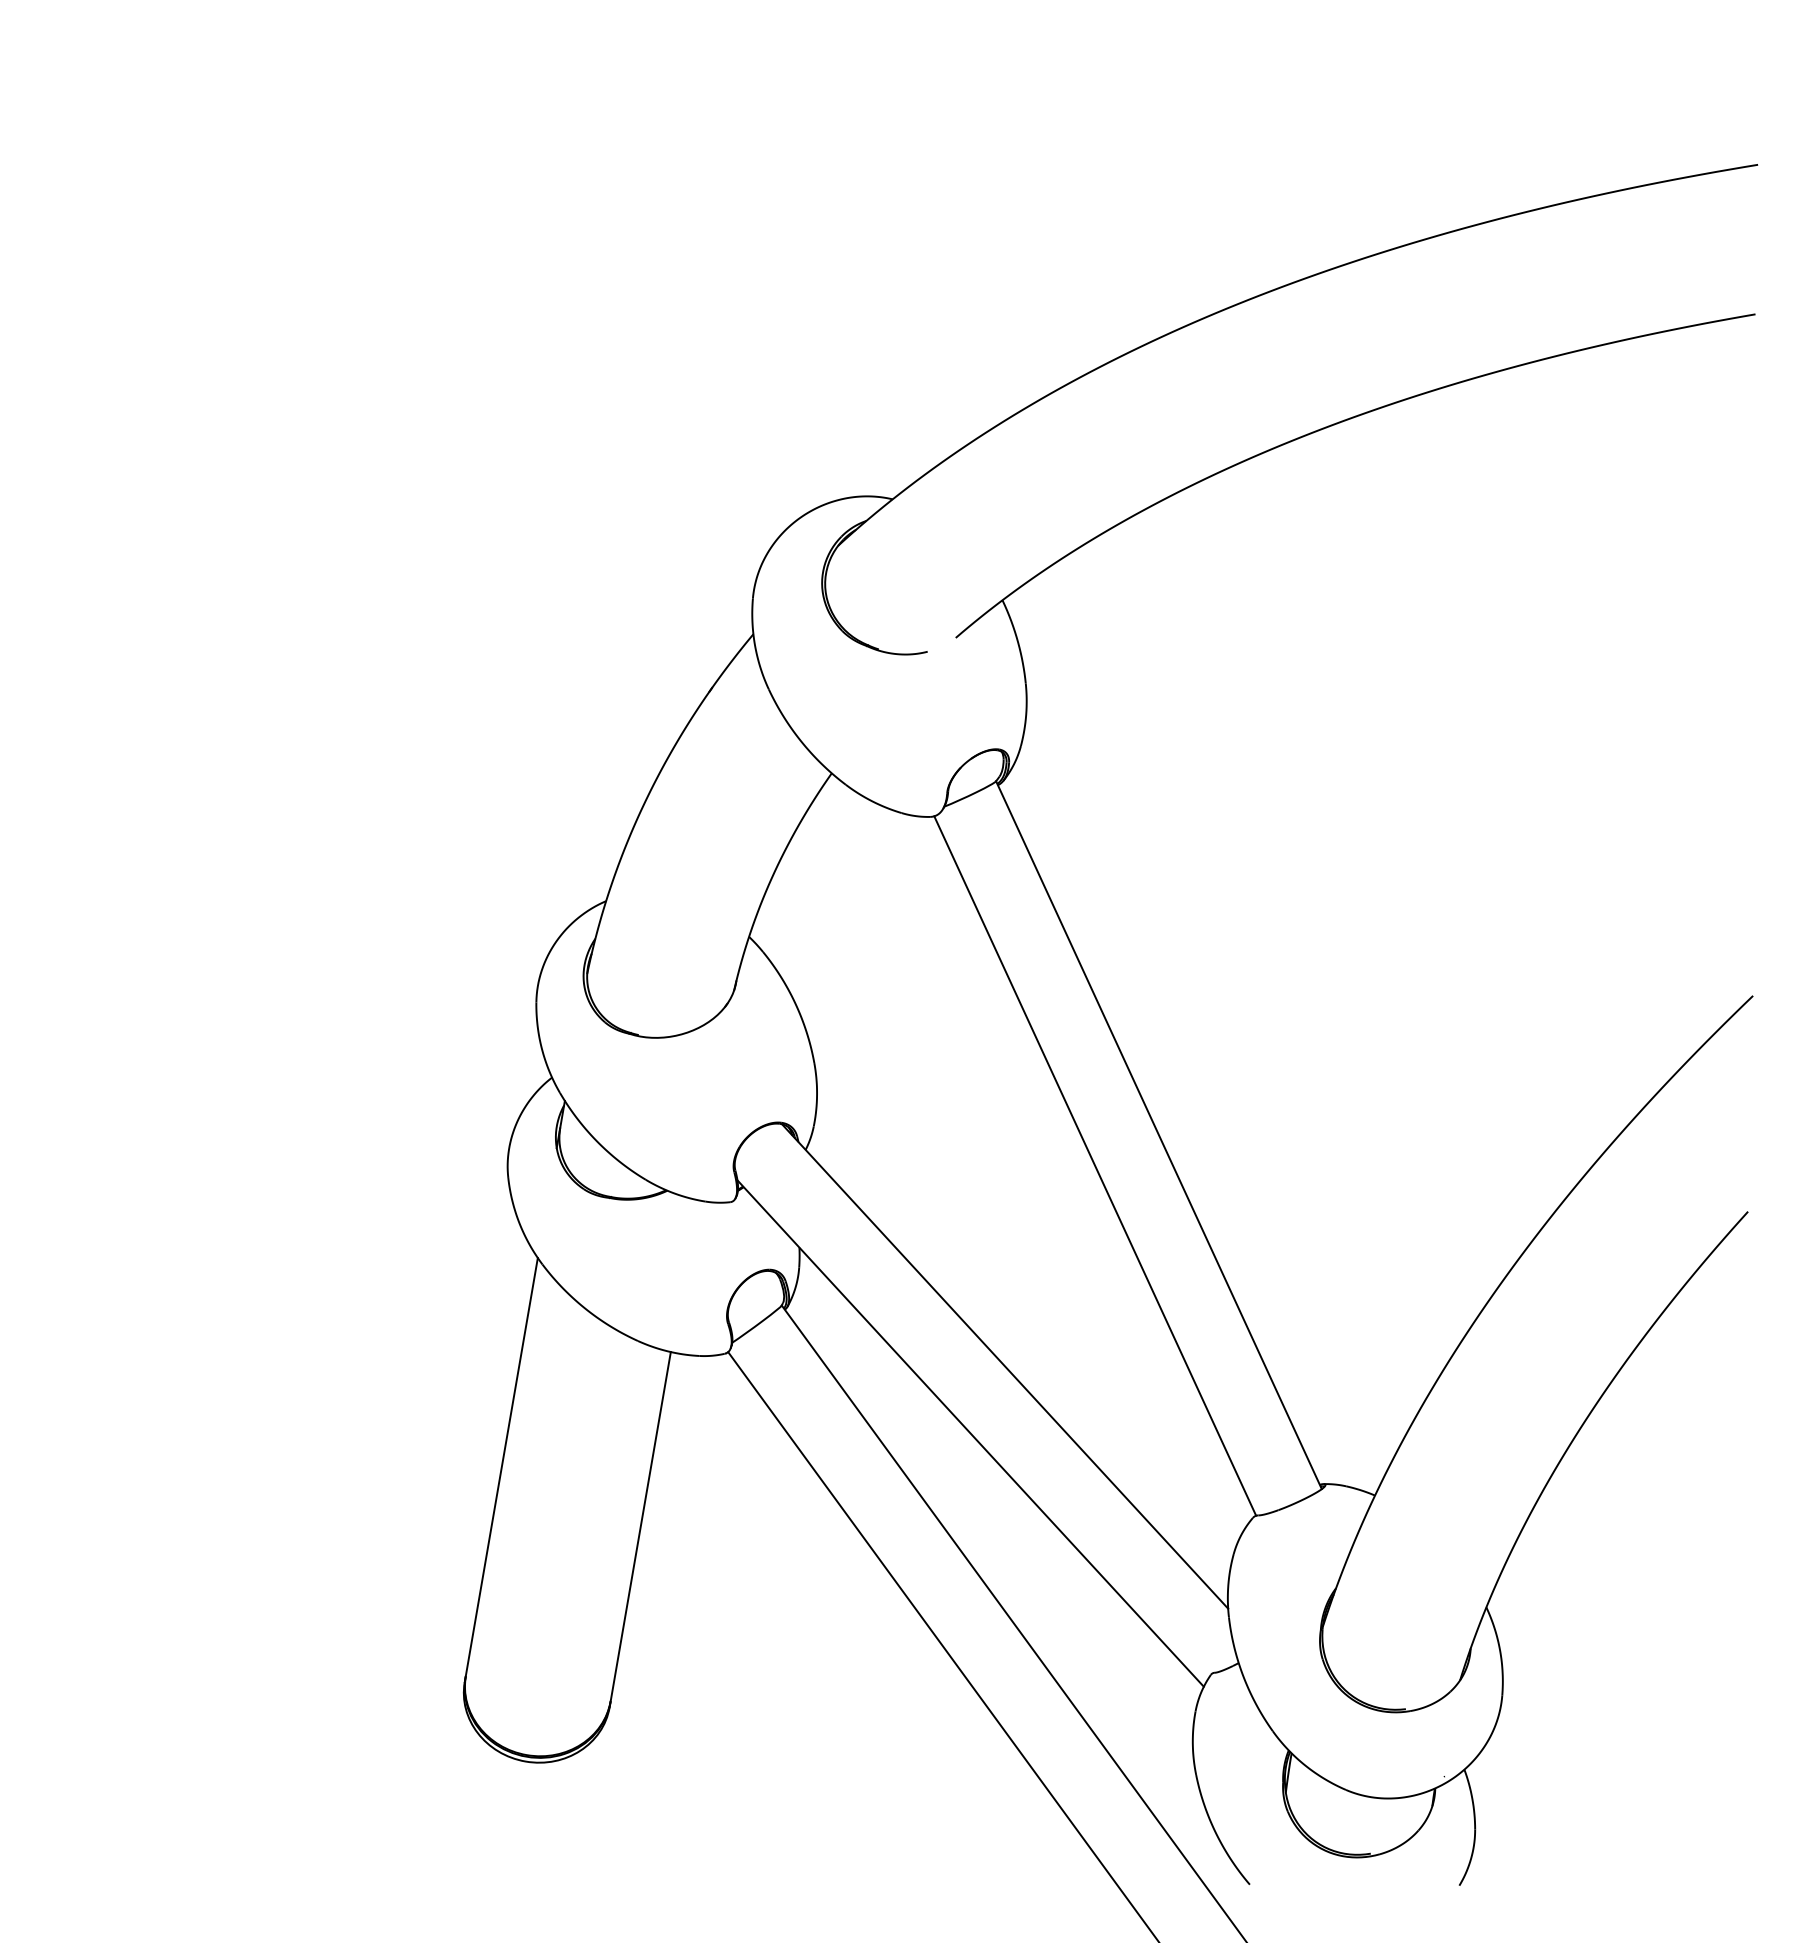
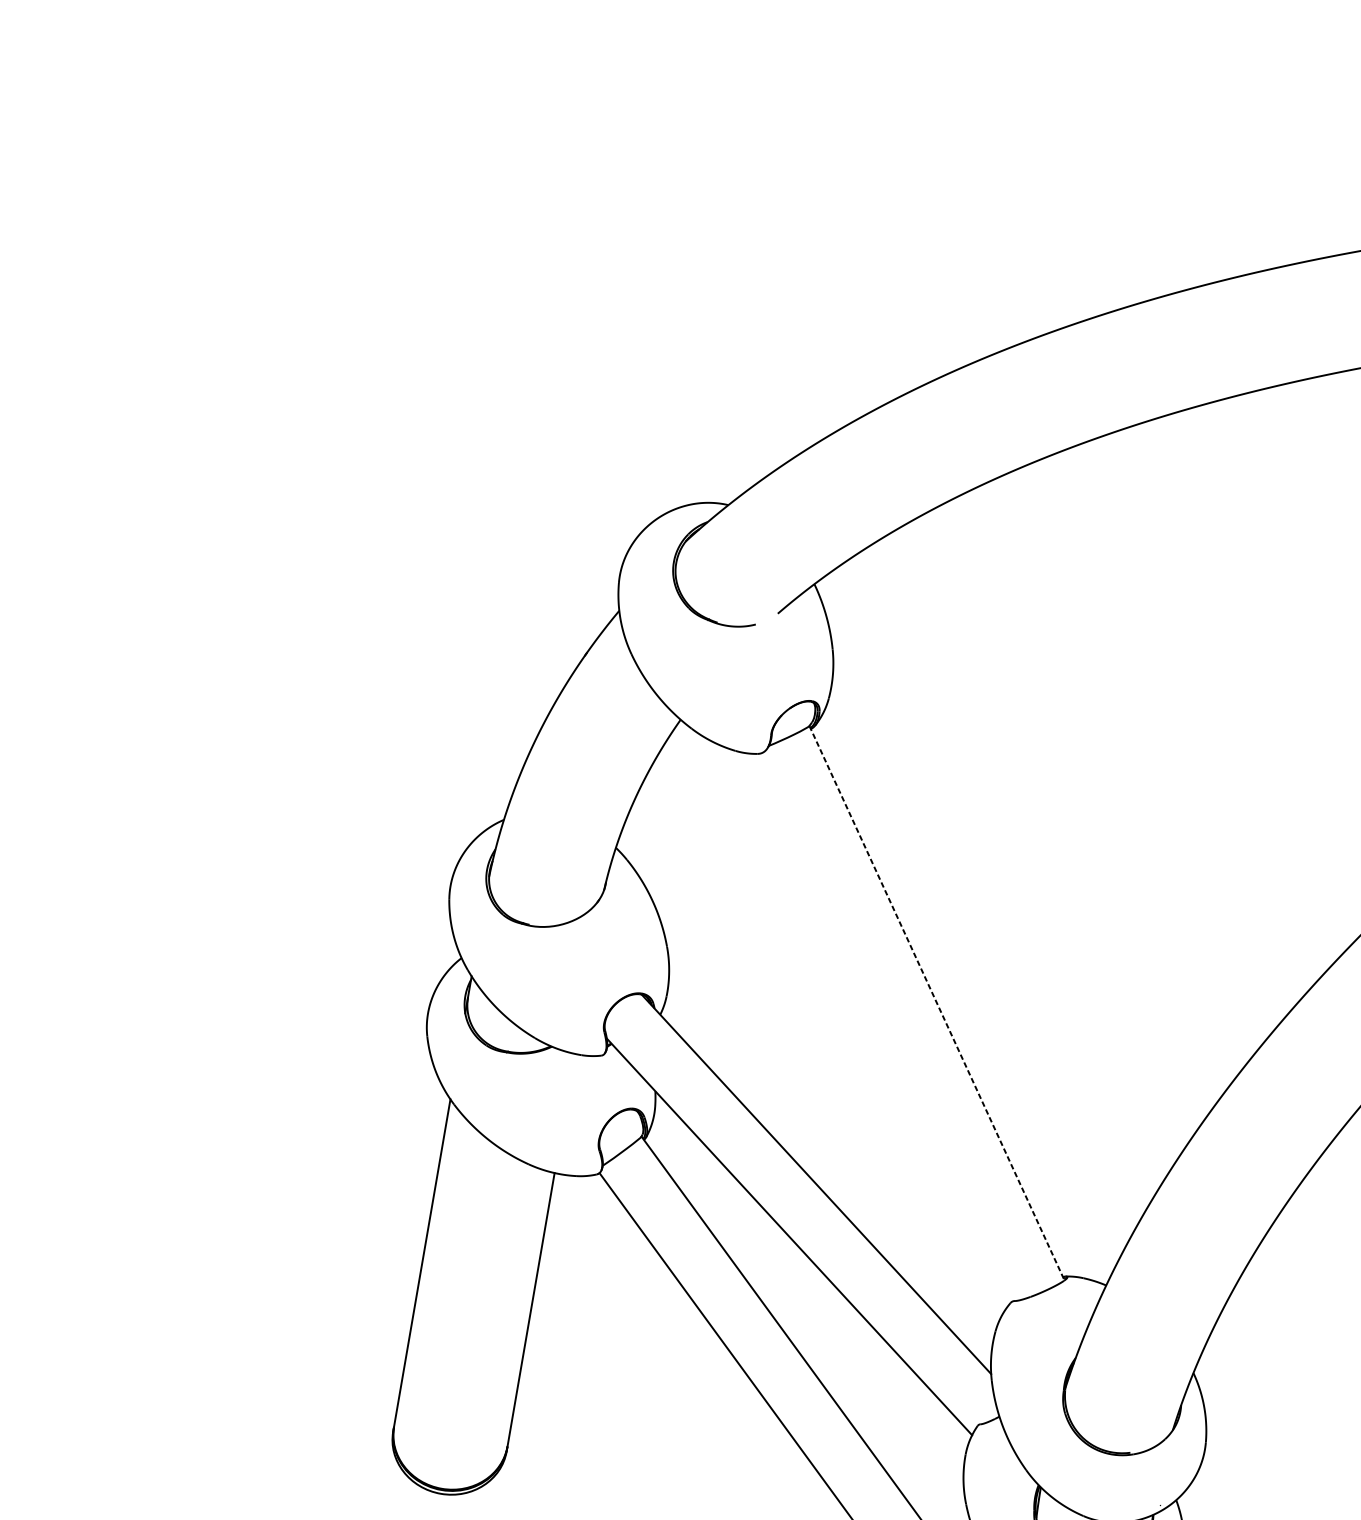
line: (1158, 1135) -> (936, 1003), solid -> dashed
line: (1095, 1165) -> (887, 1026), removed

